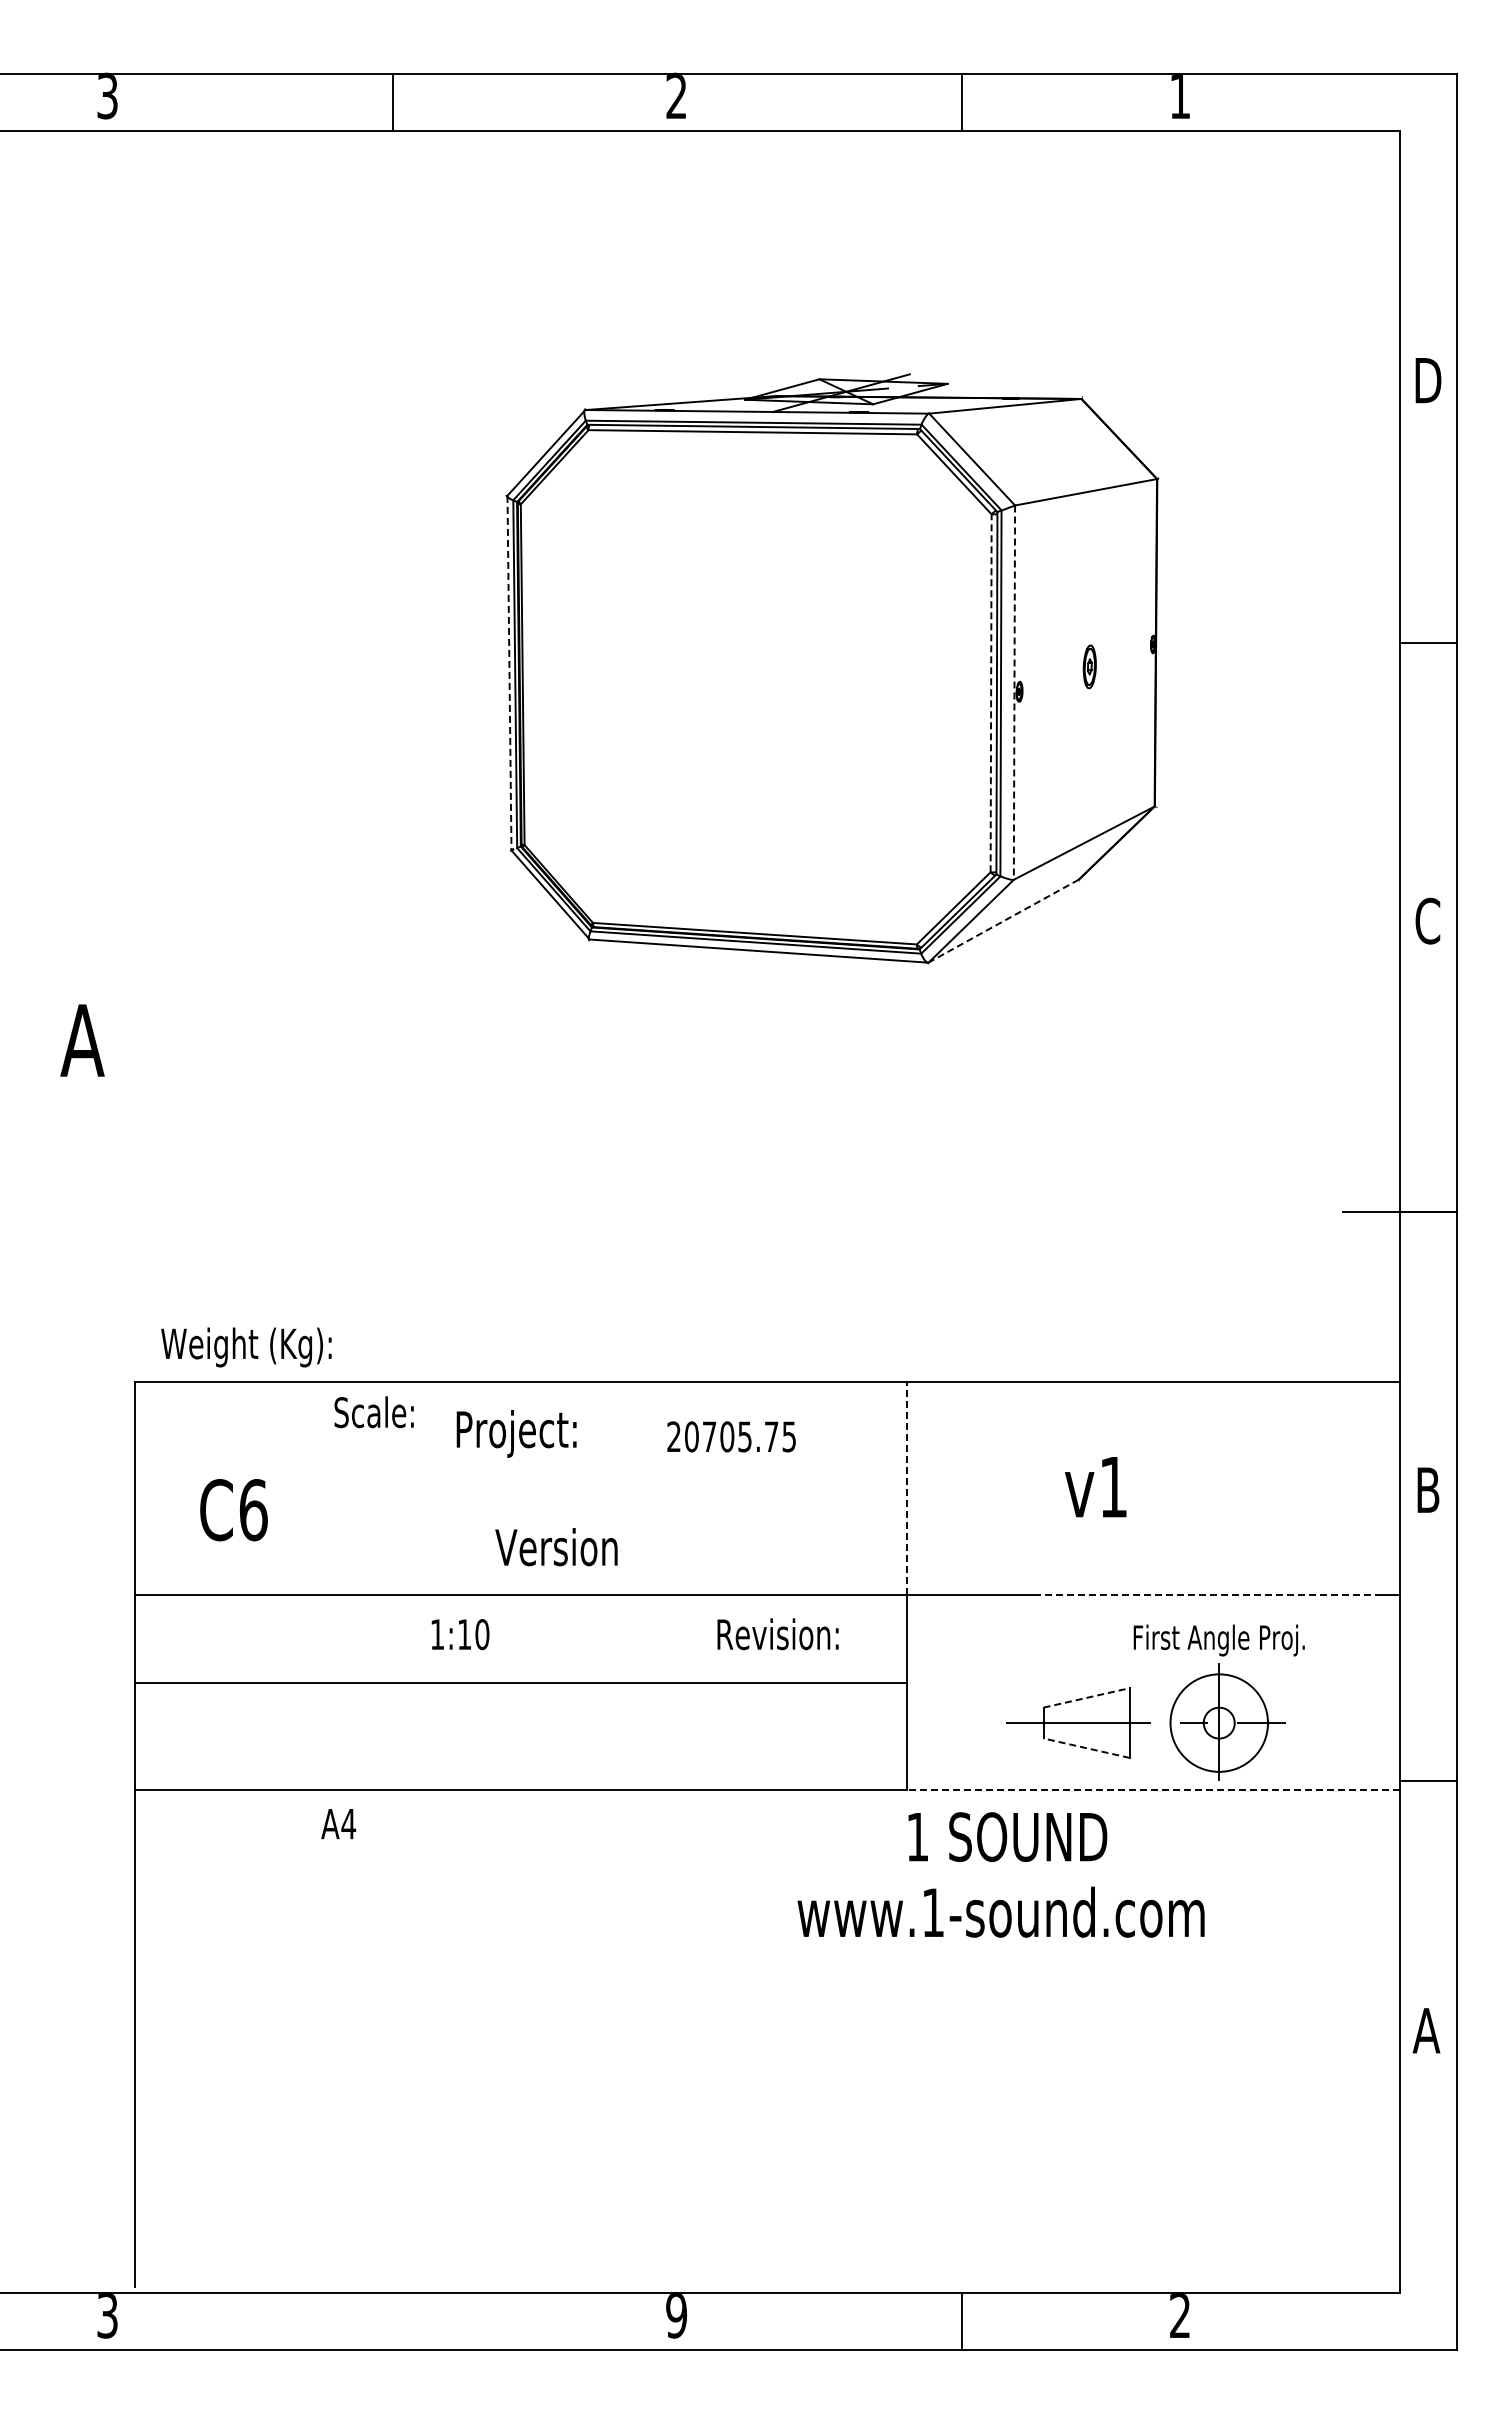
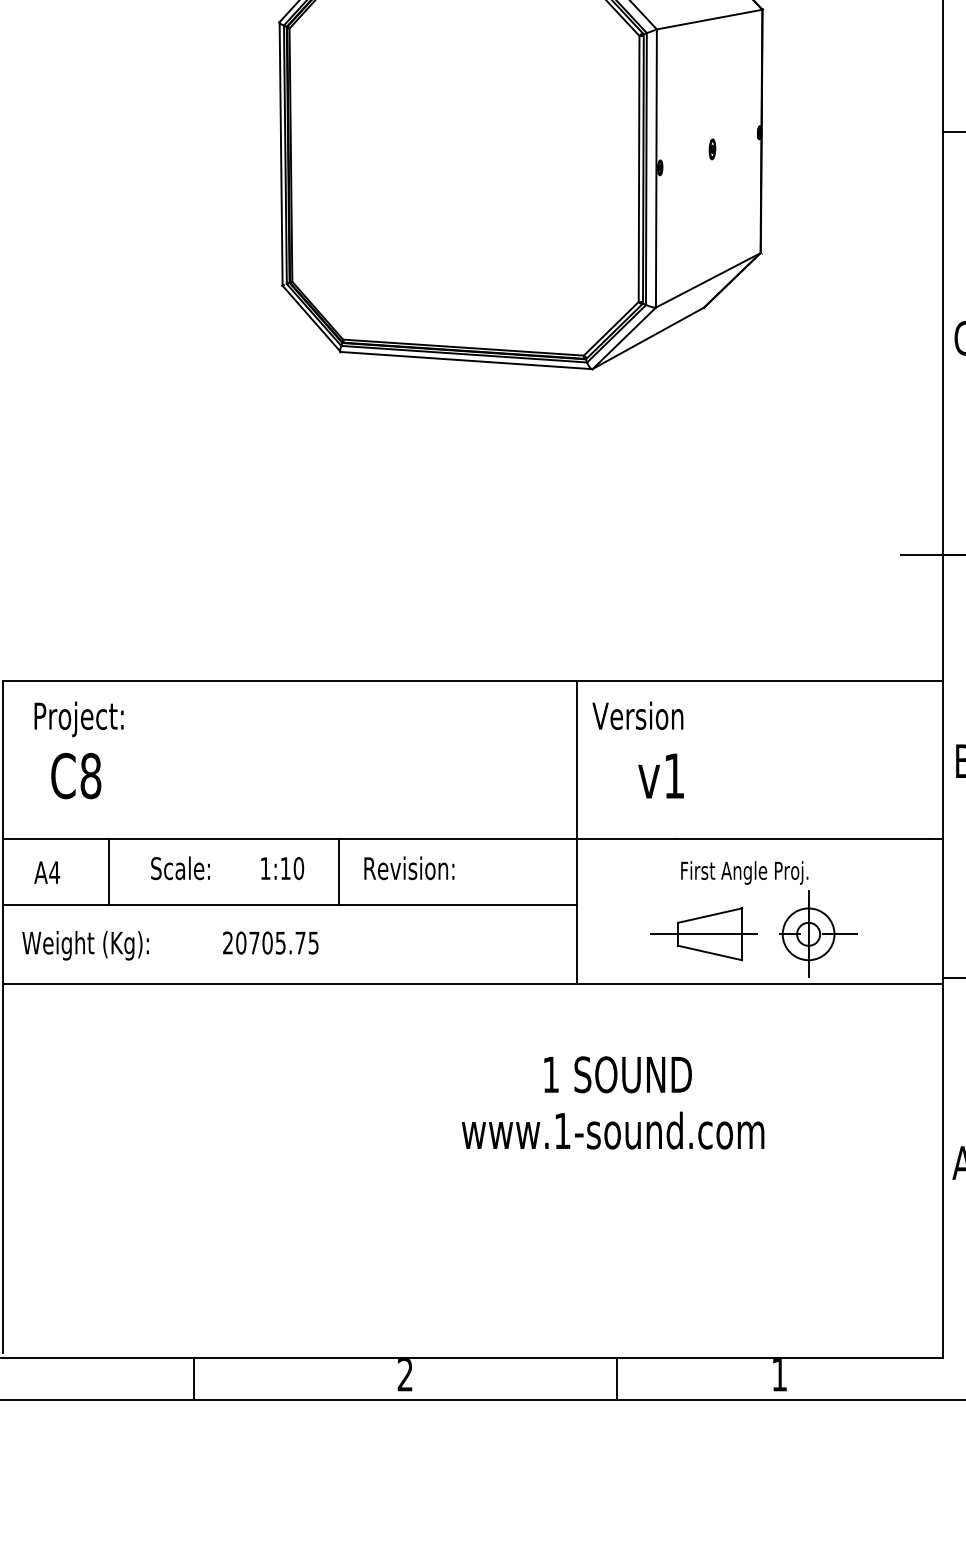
part: (1089, 666) -> (712, 149), size x0.62
line: (509, 673) -> (281, 154), dashed -> solid
line: (991, 693) -> (639, 169), dashed -> solid
line: (1014, 693) -> (656, 169), dashed -> solid
line: (1003, 921) -> (648, 338), dashed -> solid
text: (246, 1347) -> (85, 945), moved
text: (373, 1412) -> (180, 868), moved
text: (516, 1433) -> (78, 719), moved
text: (731, 1436) -> (270, 942), moved
line: (906, 1487) -> (576, 759), dashed -> solid
text: (1095, 1487) -> (660, 776), moved
text: (253, 1510) -> (90, 776), C6 -> C8
text: (556, 1547) -> (637, 716), moved
line: (1210, 1594) -> (802, 838), dashed -> solid
text: (460, 1634) -> (282, 868), moved
text: (777, 1634) -> (408, 868), moved
line: (278, 1638) -> (109, 871), added
line: (587, 1638) -> (339, 871), added
text: (1218, 1640) -> (744, 872), moved
line: (1087, 1697) -> (710, 915), dashed -> solid
circle: (1219, 1722) -> (808, 933), size x0.71
line: (1086, 1748) -> (709, 953), dashed -> solid
line: (1152, 1790) -> (759, 984), dashed -> solid
text: (338, 1824) -> (47, 872), moved
text: (1000, 1874) -> (612, 1102), moved
text: (1179, 2315) -> (779, 1374), 2 -> 1
text: (676, 2316) -> (405, 1375), 9 -> 2
line: (392, 2321) -> (194, 1379), added

